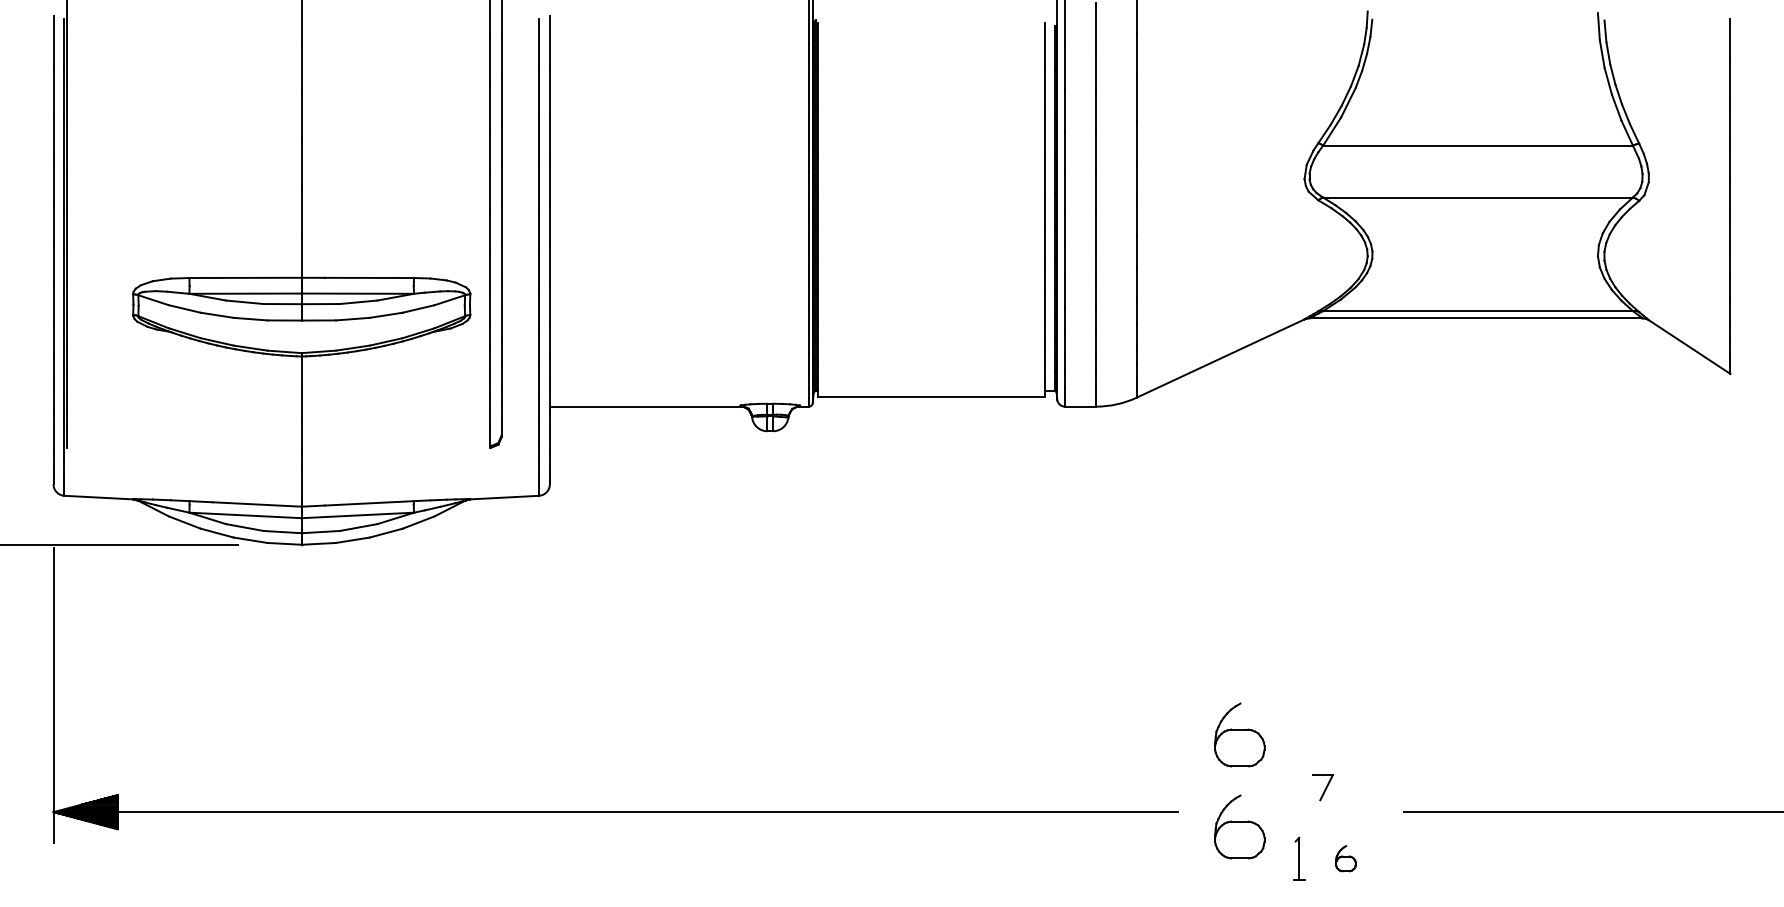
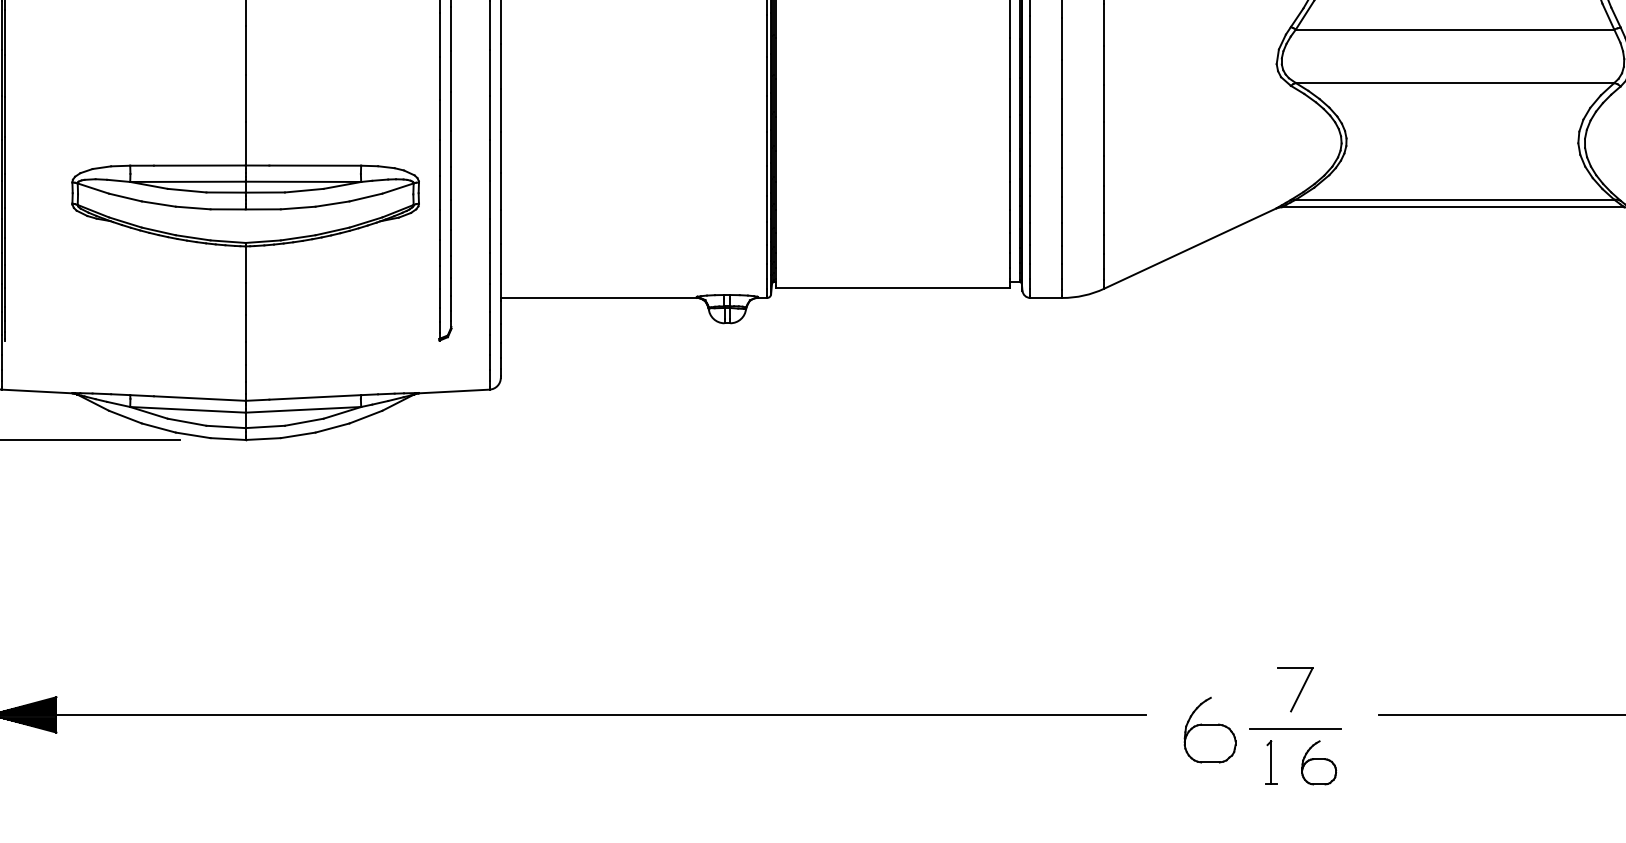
part: (1239, 734) -> (1209, 635), removed
part: (1322, 787) -> (1295, 689), size x1.67
line: (1322, 826) -> (1295, 729), added
part: (1345, 858) -> (1318, 762), size x1.67

